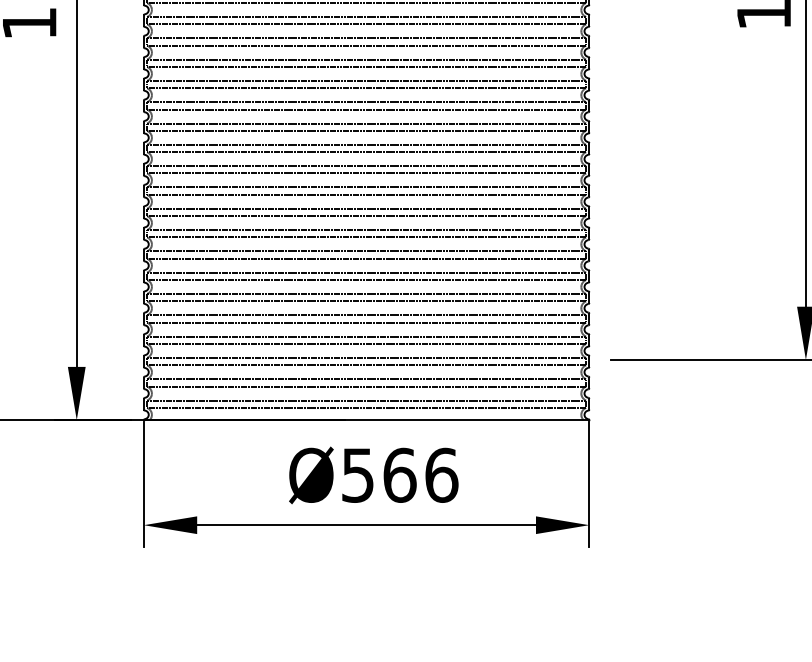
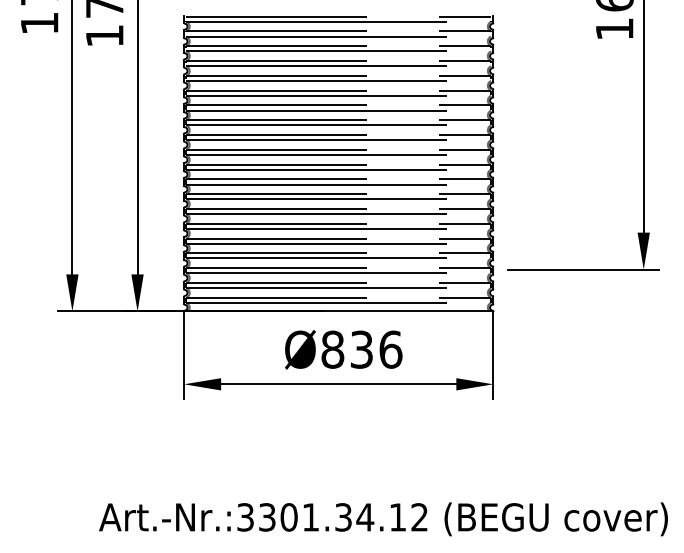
text: (379, 475) -> (347, 349), Ø566 -> Ø836

